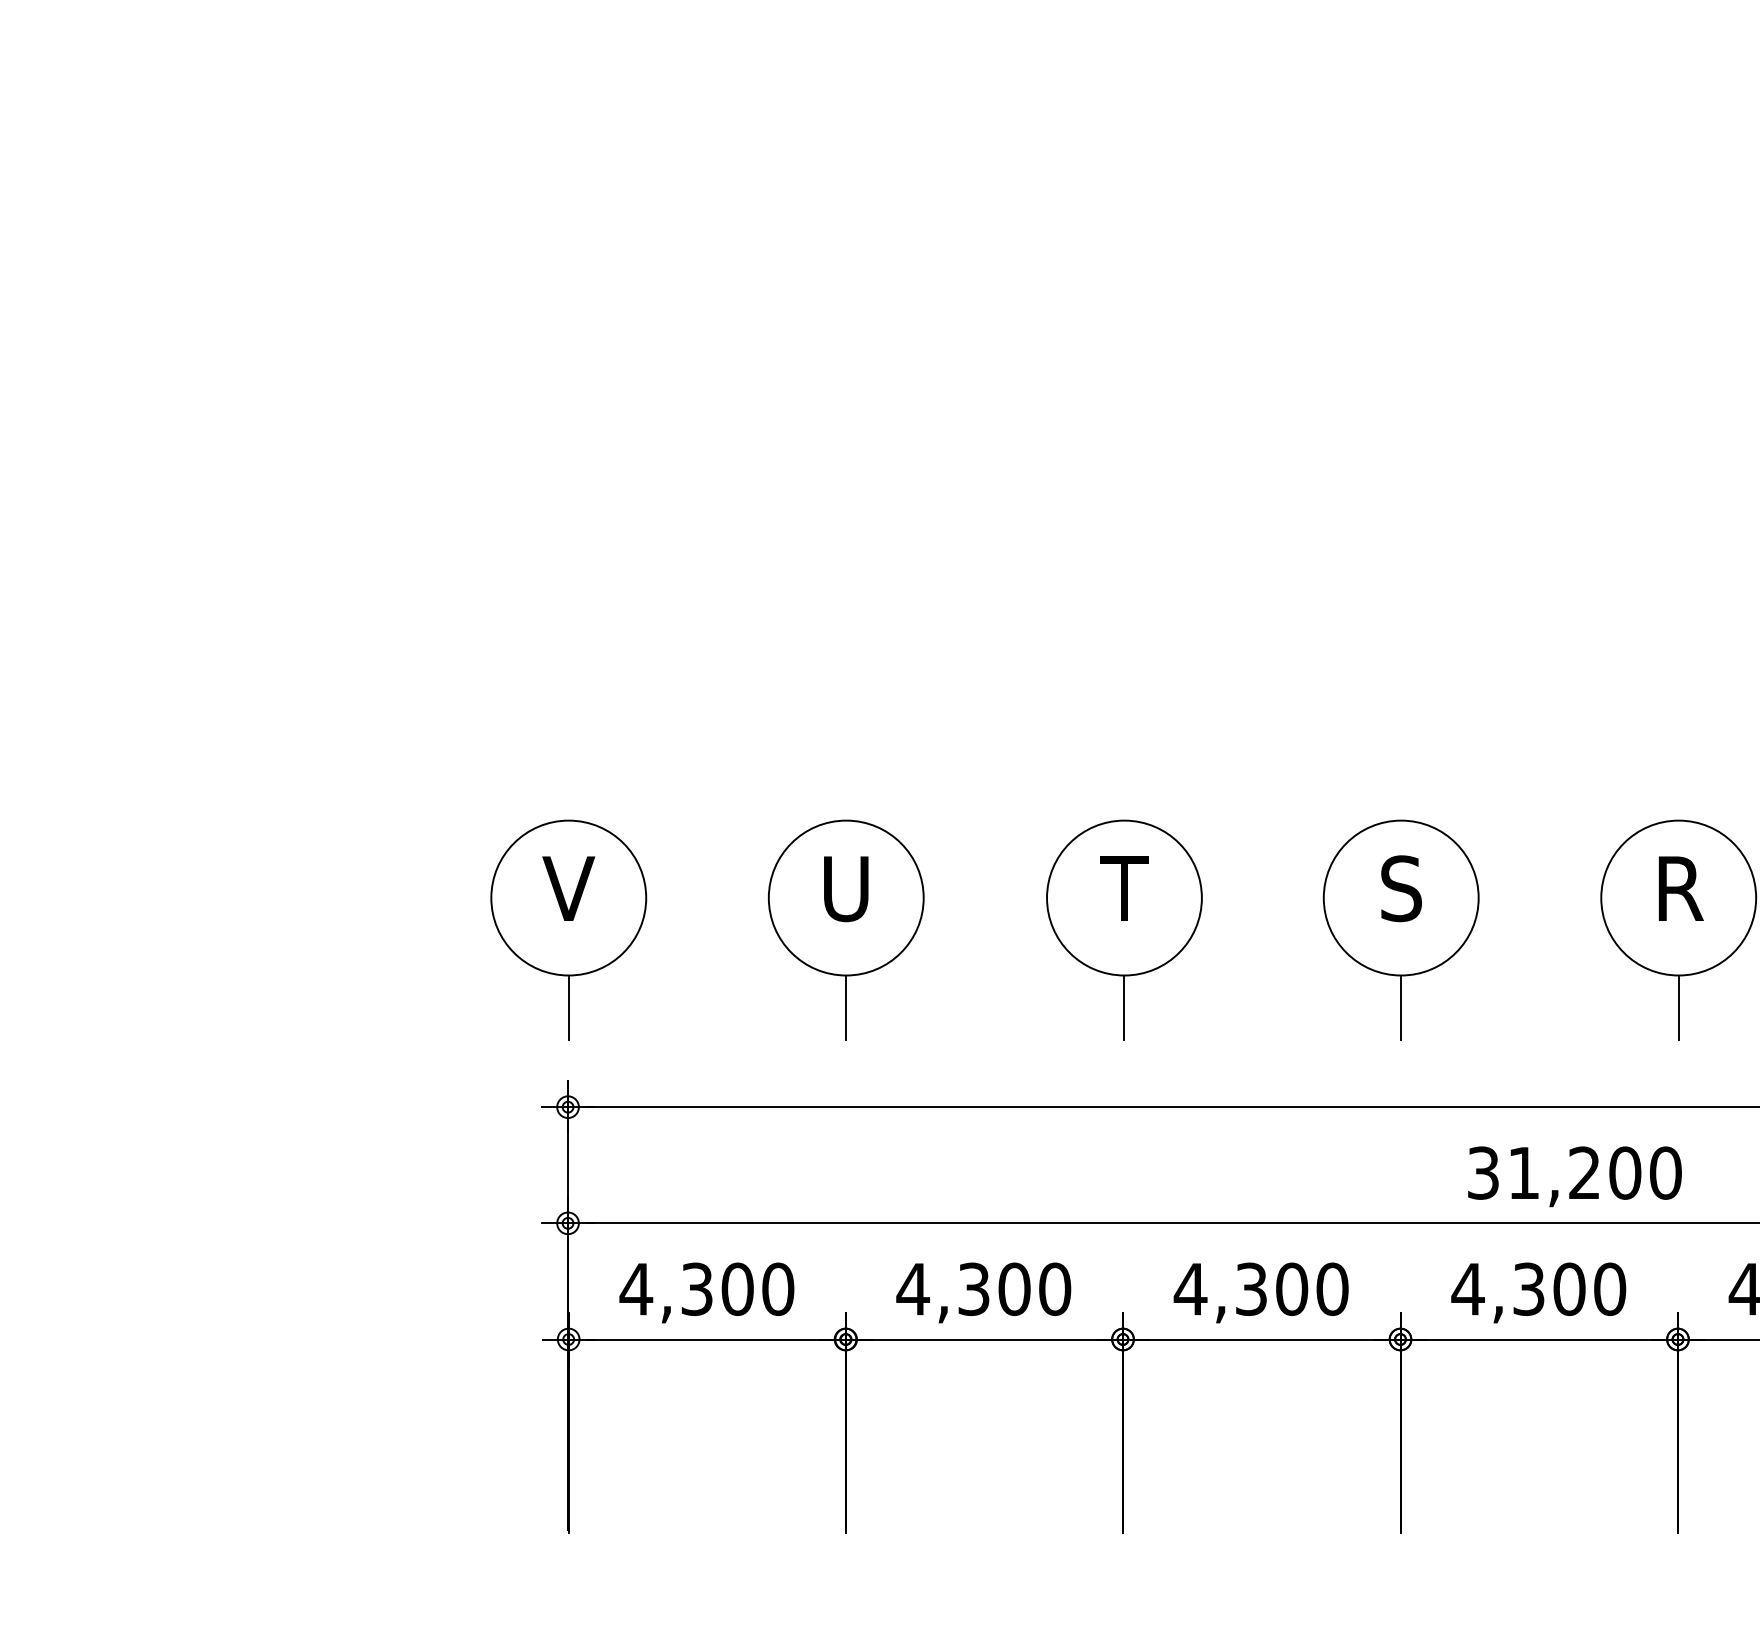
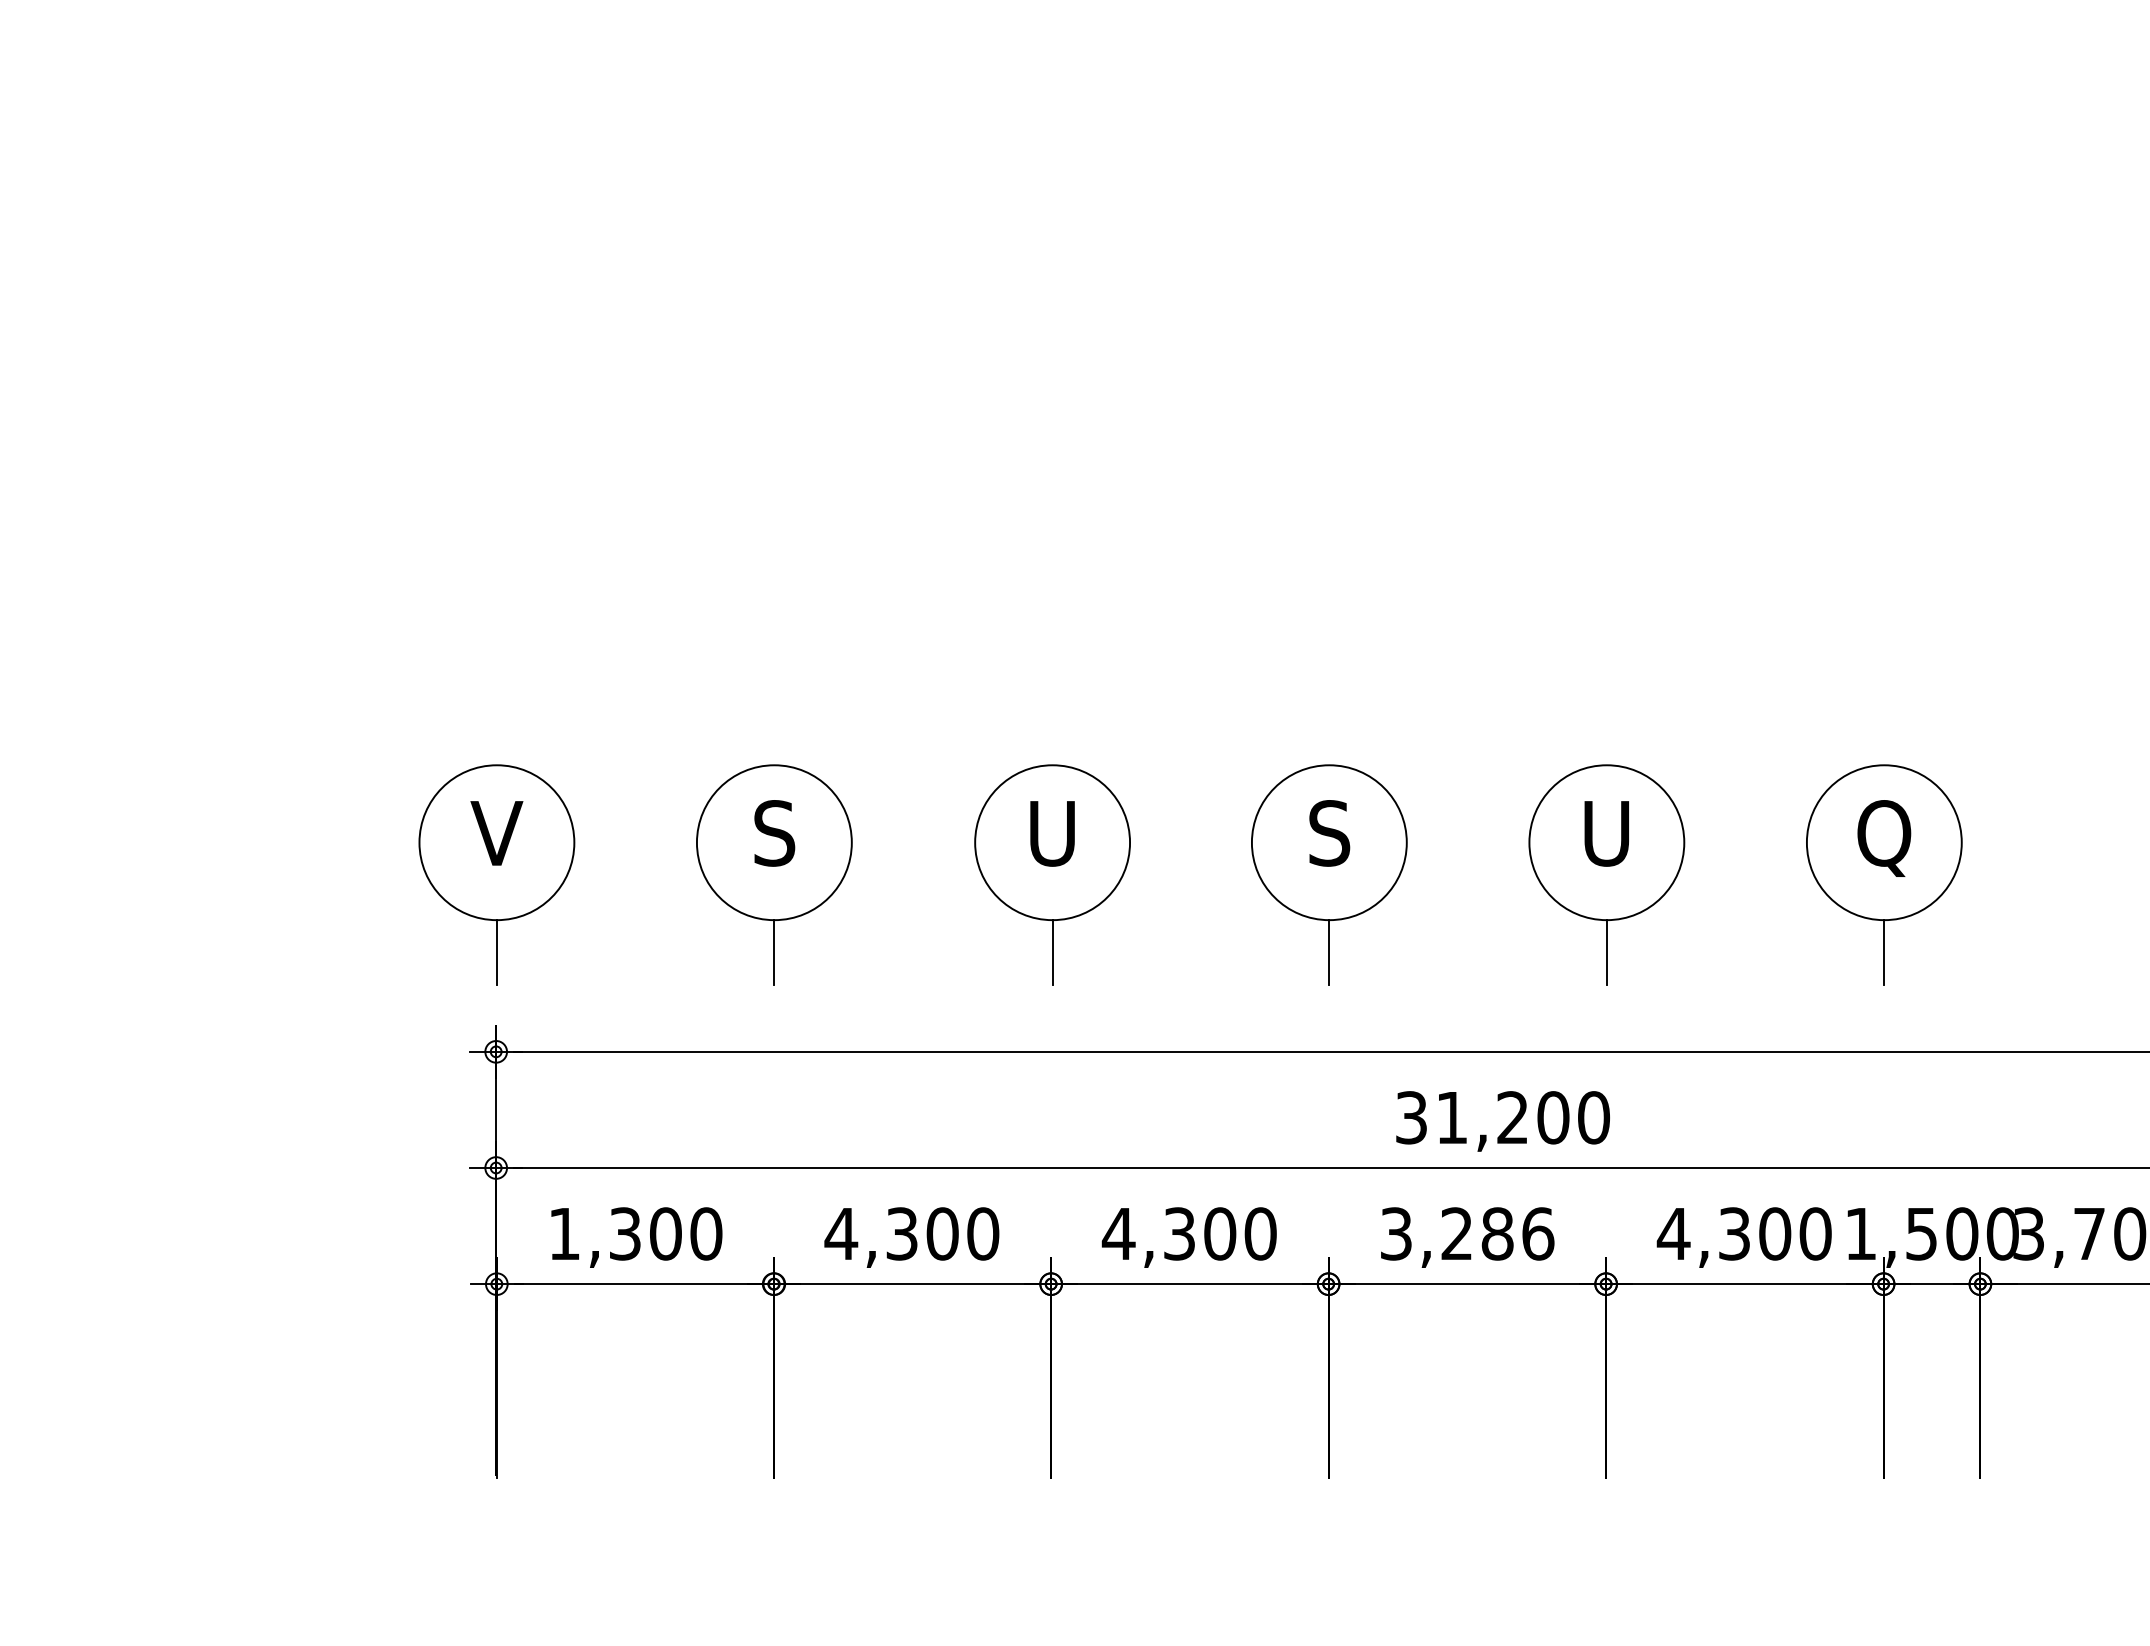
text: (846, 888) -> (774, 833), U -> S
text: (1124, 888) -> (1052, 833), T -> U
text: (1679, 888) -> (1607, 833), R -> U
text: (636, 1288) -> (564, 1233), 4,300 -> 1,300
text: (1538, 1288) -> (1466, 1233), 4,300 -> 3,286

